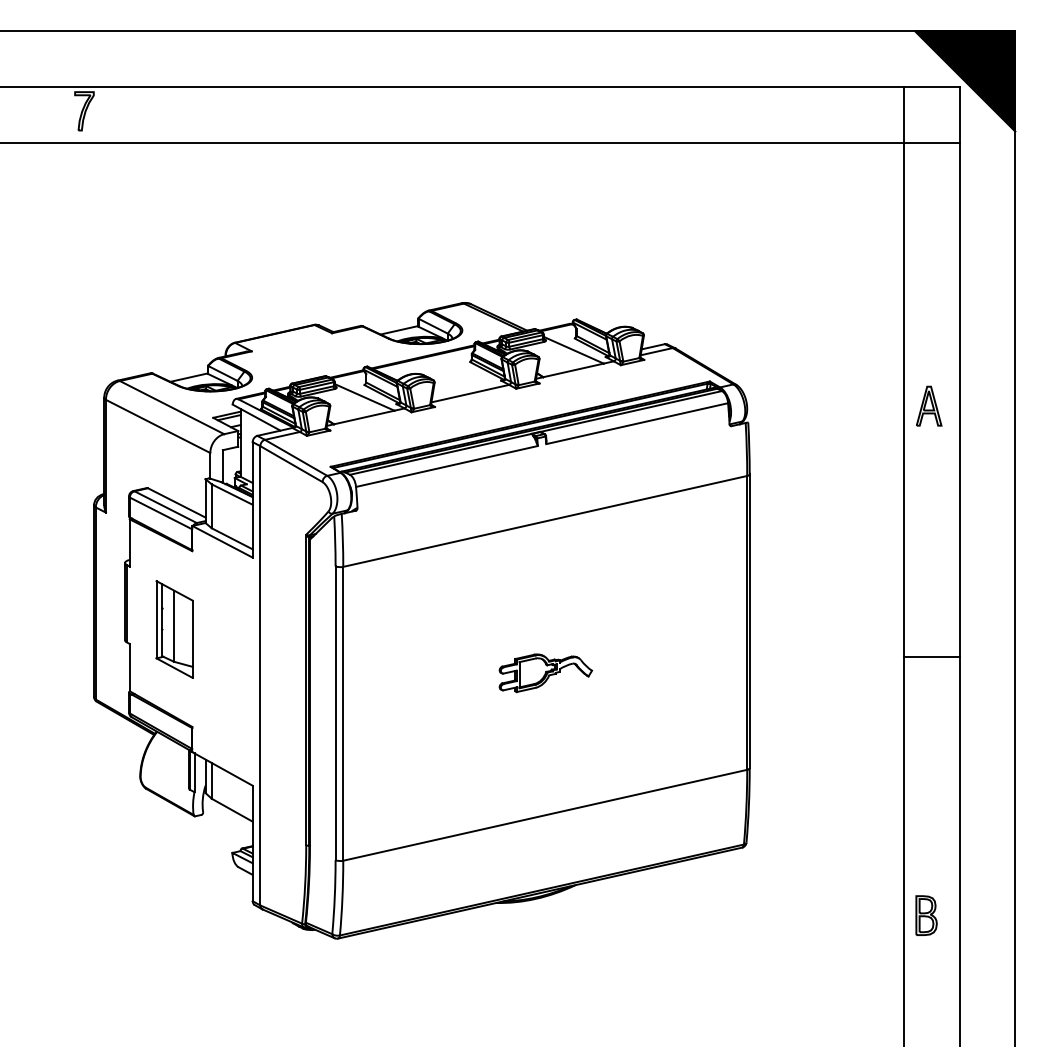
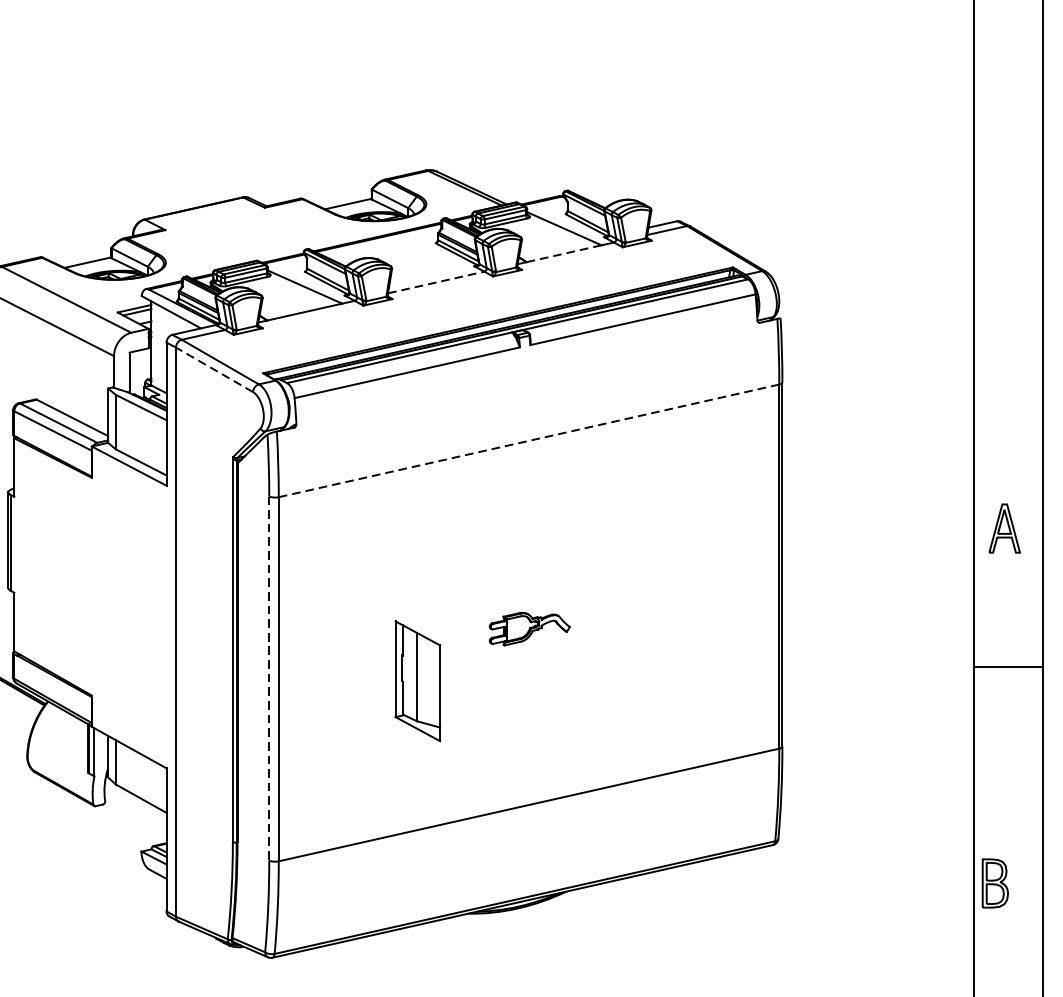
line: (573, 370) -> (564, 253), solid -> dashed
line: (470, 393) -> (436, 282), solid -> dashed
part: (929, 405) -> (1005, 527), moved
line: (291, 464) -> (214, 370), solid -> dashed
line: (544, 521) -> (528, 440), solid -> dashed
part: (174, 629) -> (417, 681), moved
line: (931, 656) -> (1007, 666), moved
part: (545, 673) -> (529, 629), size x0.7
line: (335, 713) -> (269, 678), solid -> dashed
part: (926, 915) -> (995, 883), moved

